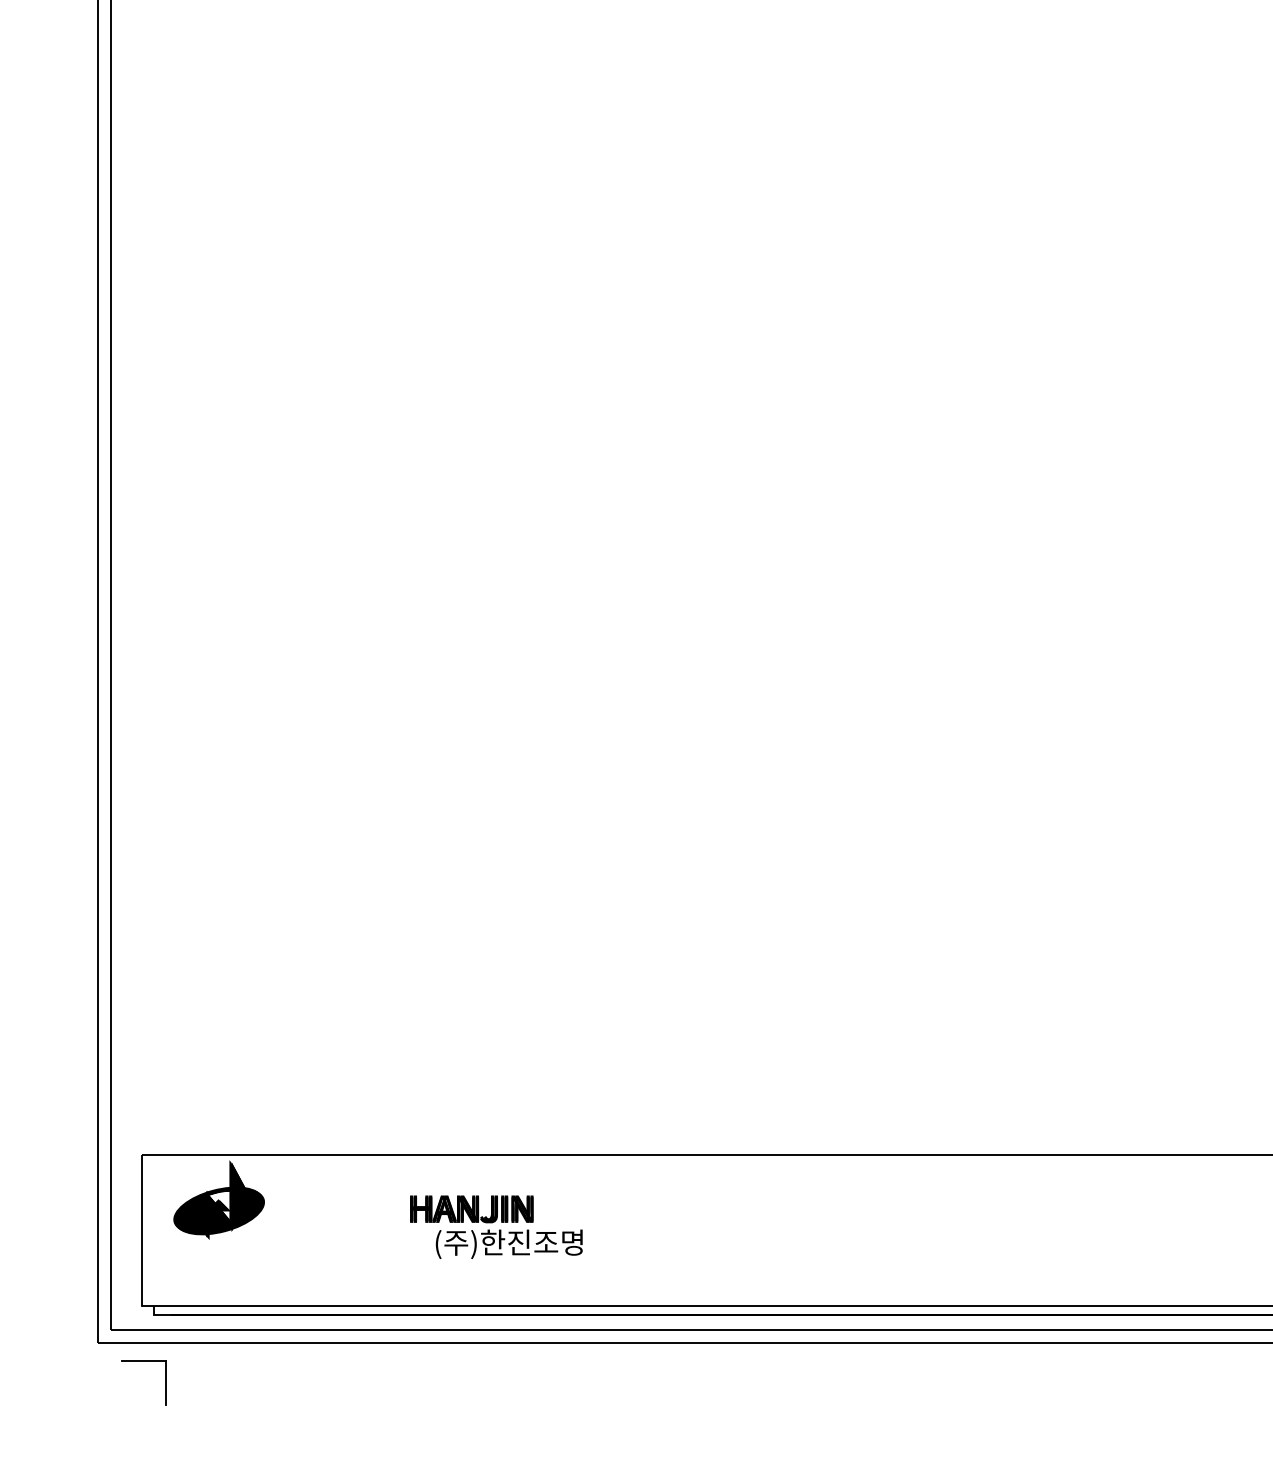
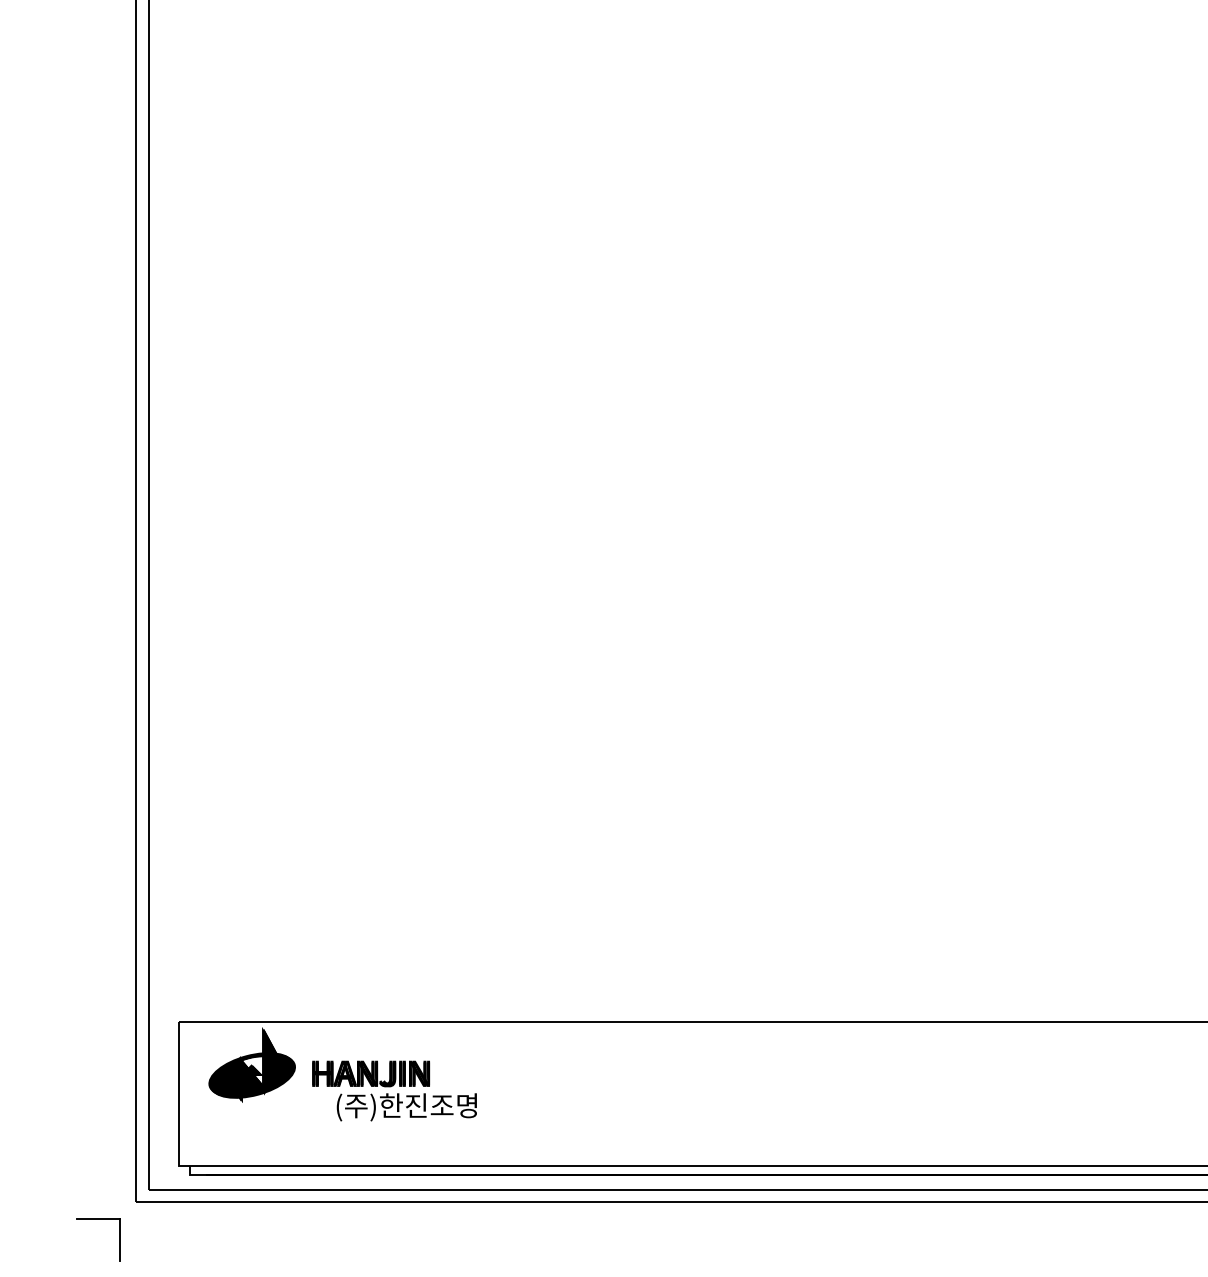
text: (496, 1226) -> (394, 1090), moved
part: (143, 1361) -> (97, 1219), moved

